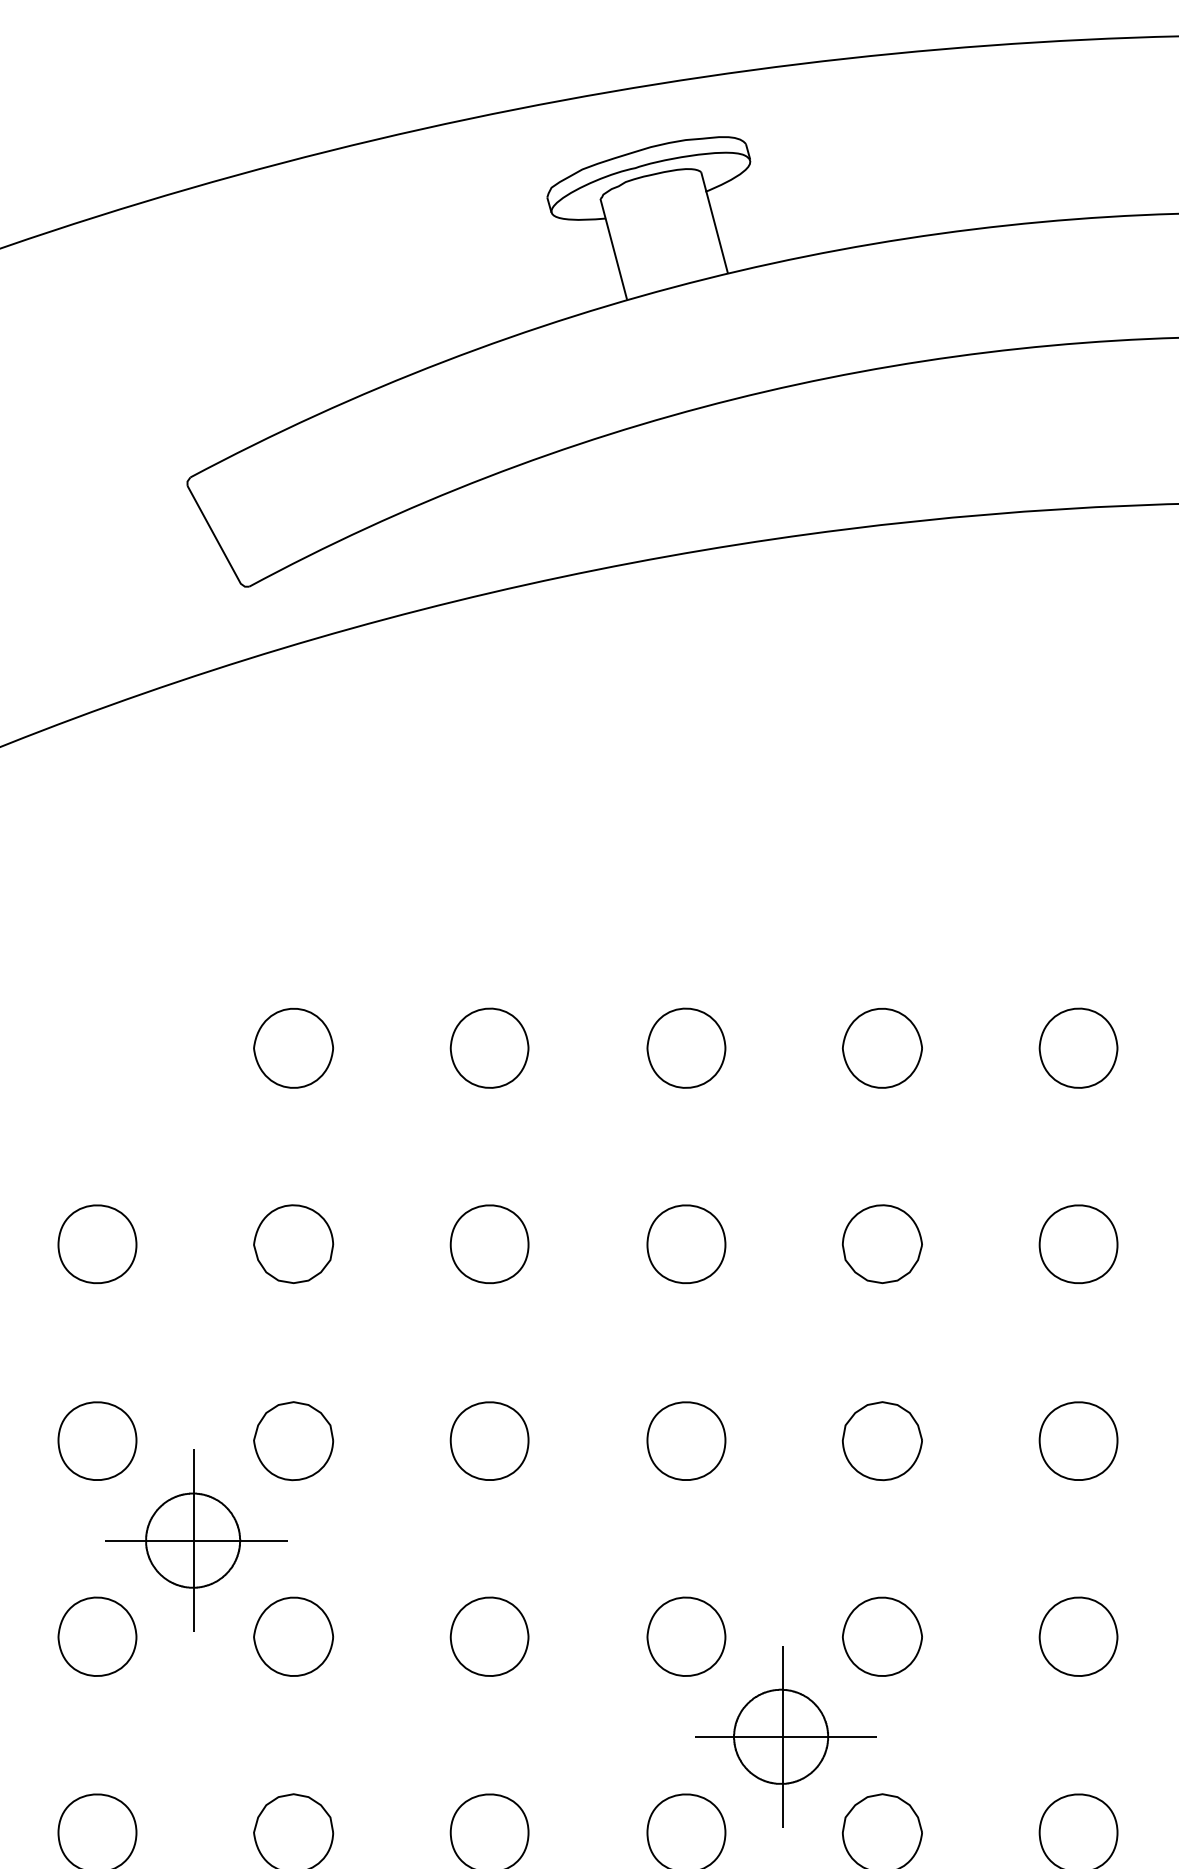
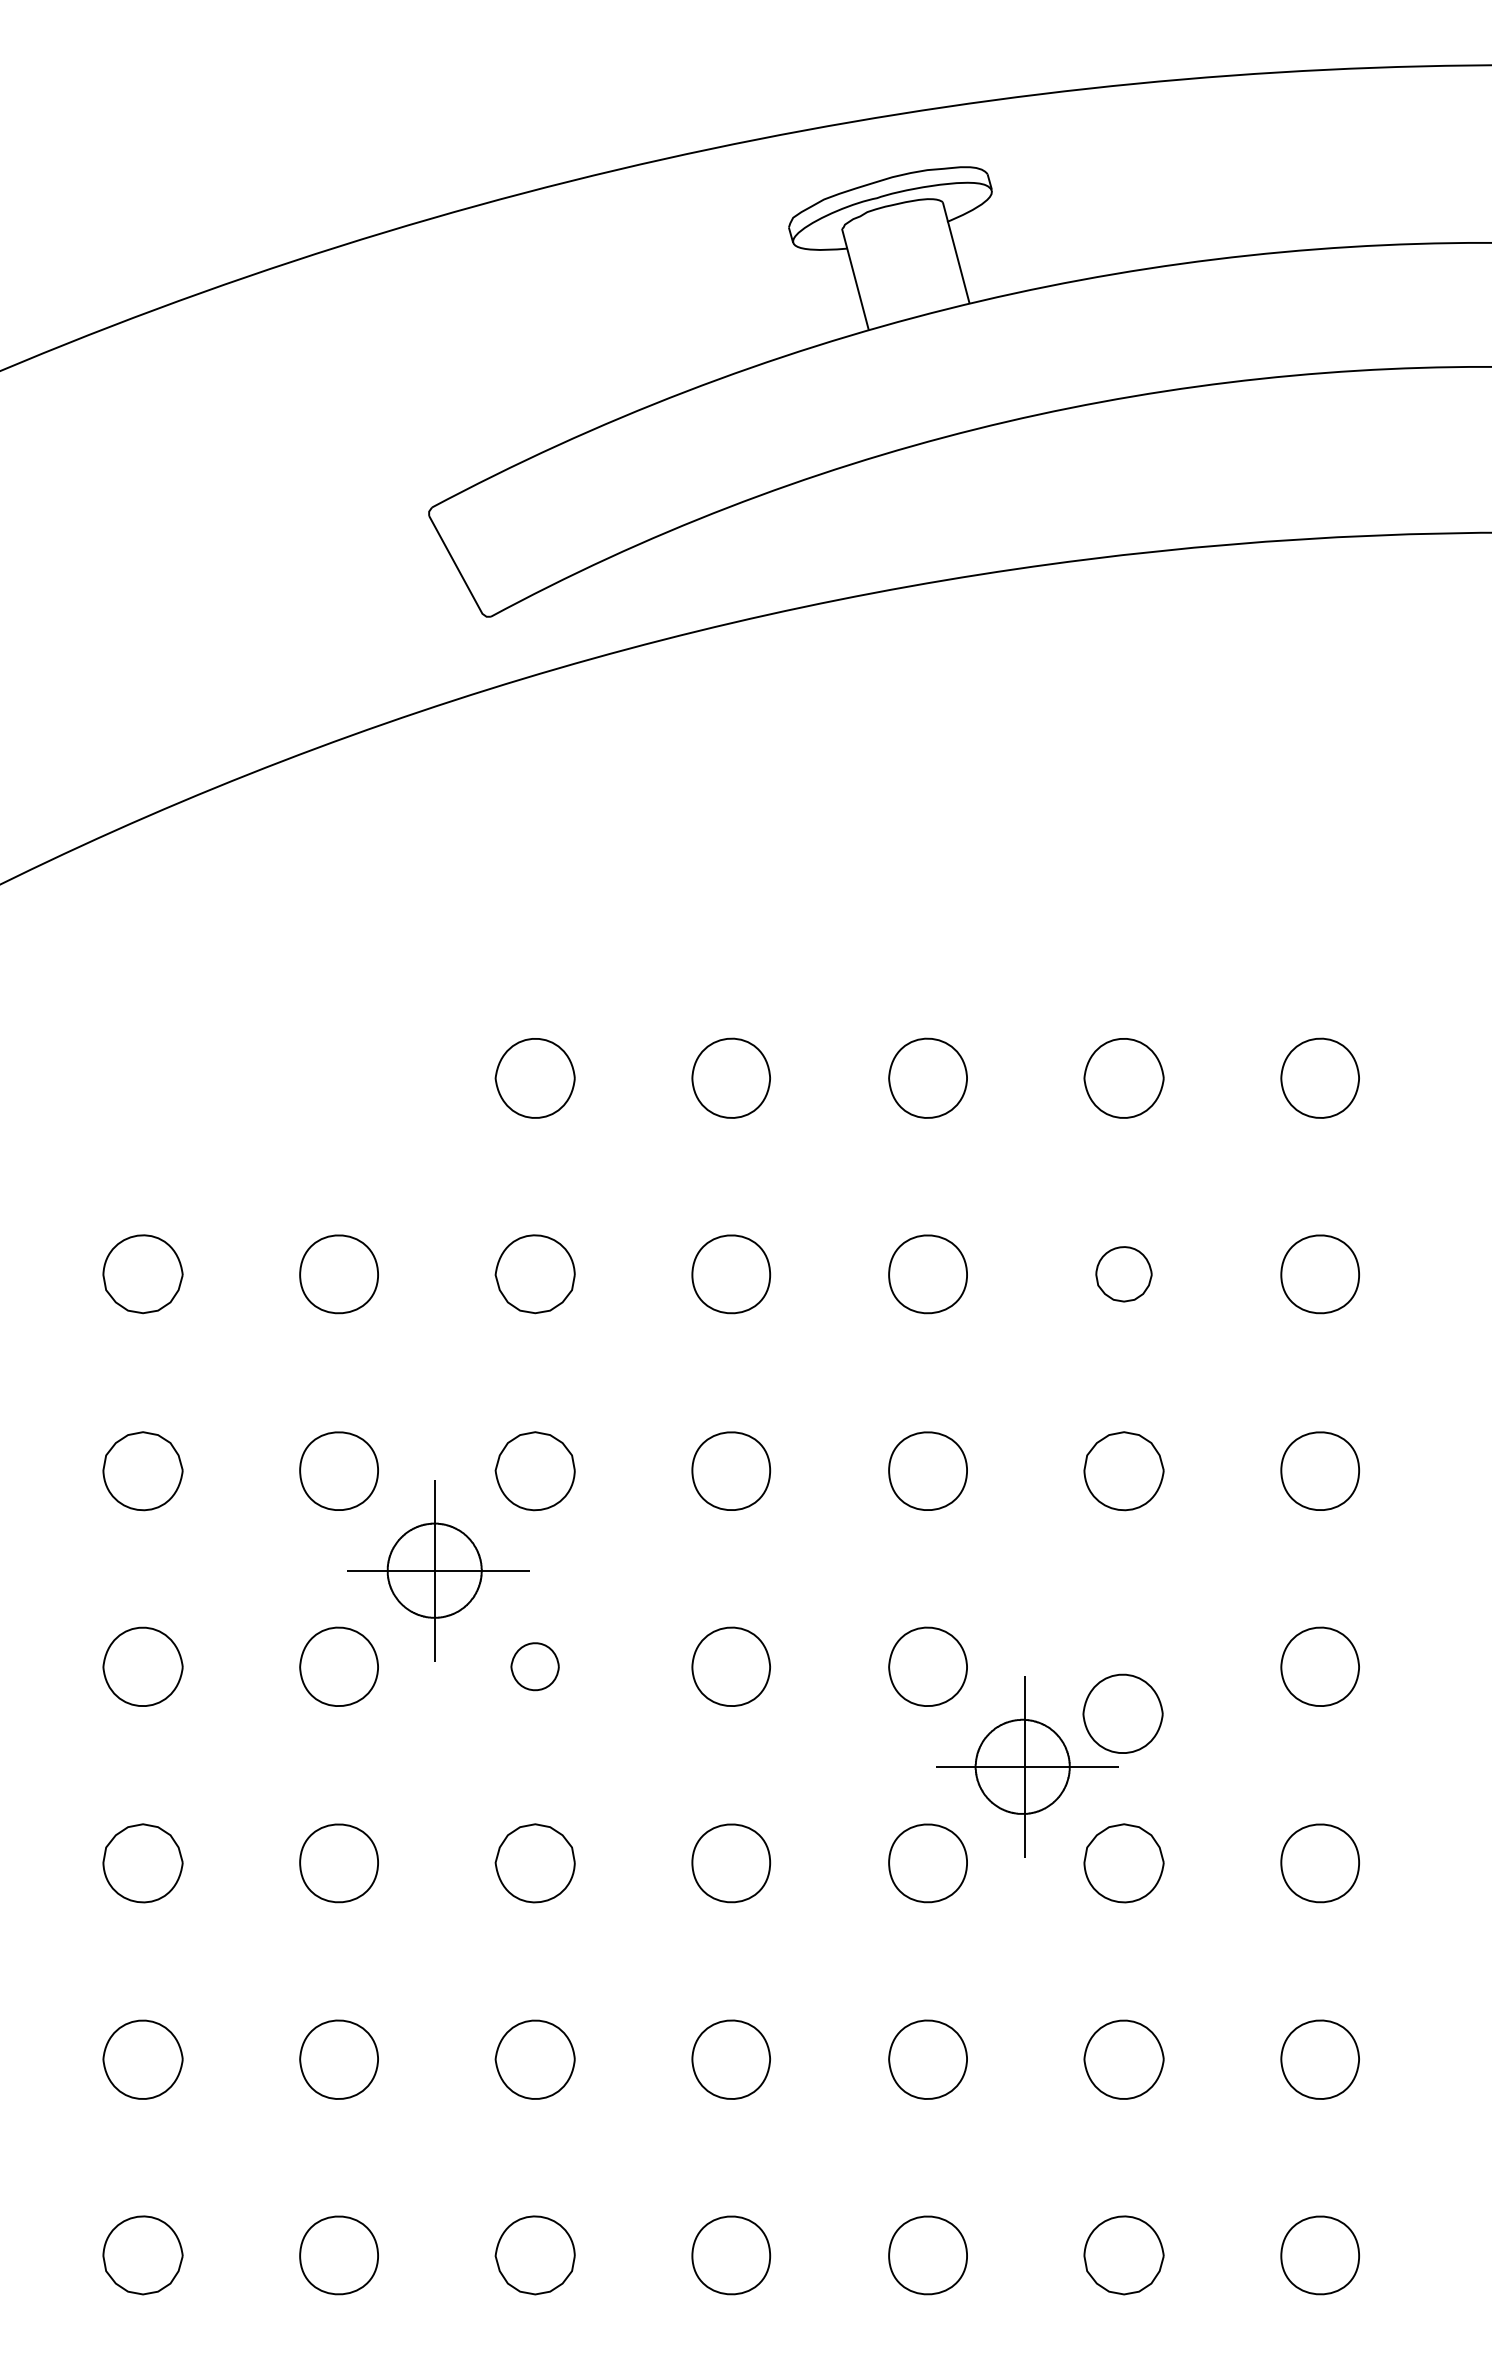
part: (881, 1244) -> (1123, 1274), size x0.7
part: (292, 1636) -> (534, 1666), size x0.6
part: (881, 1636) -> (1122, 1713), moved

